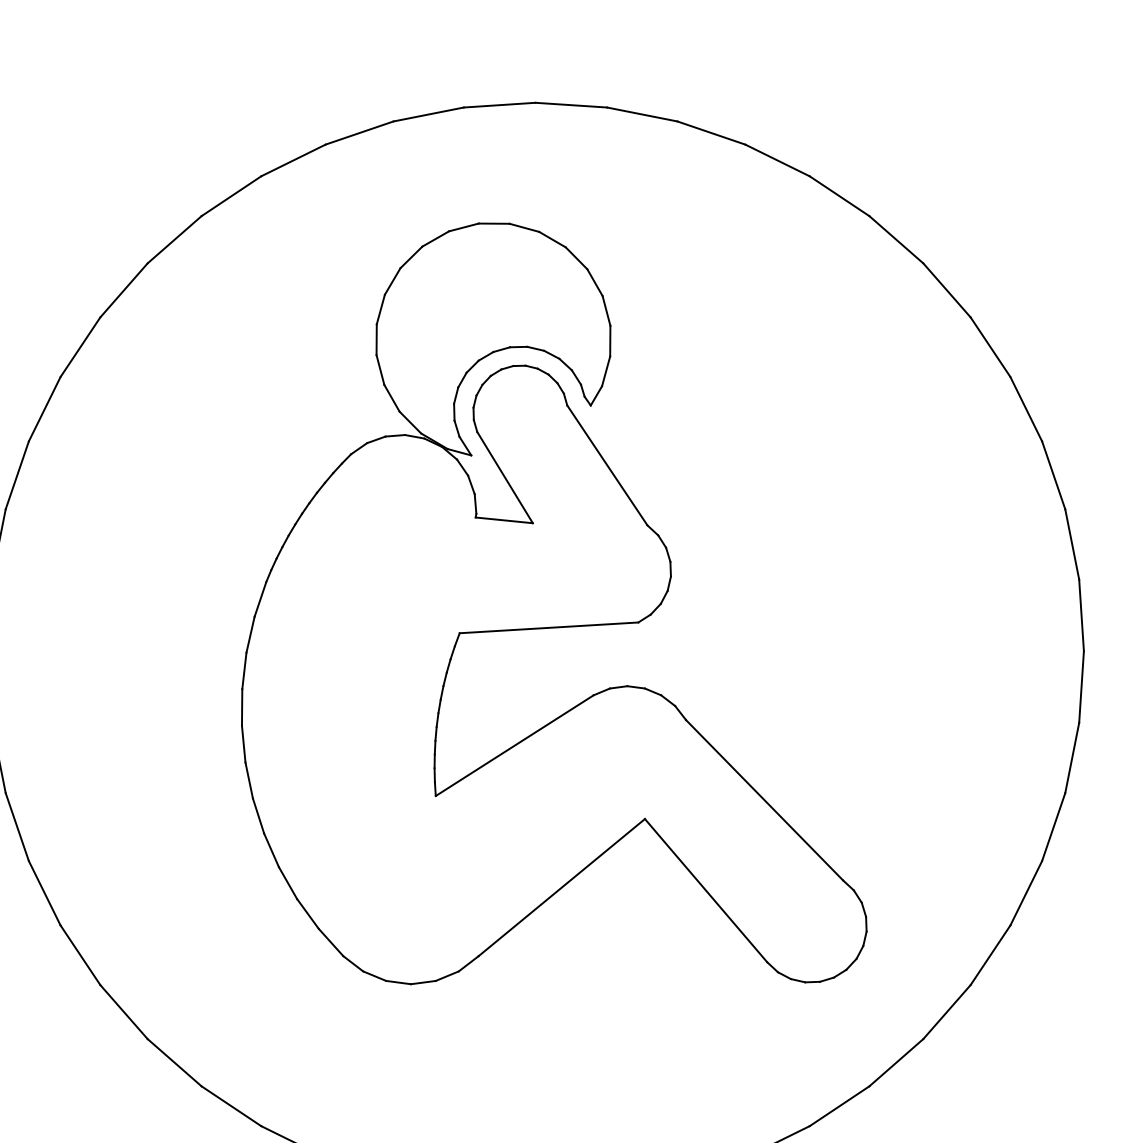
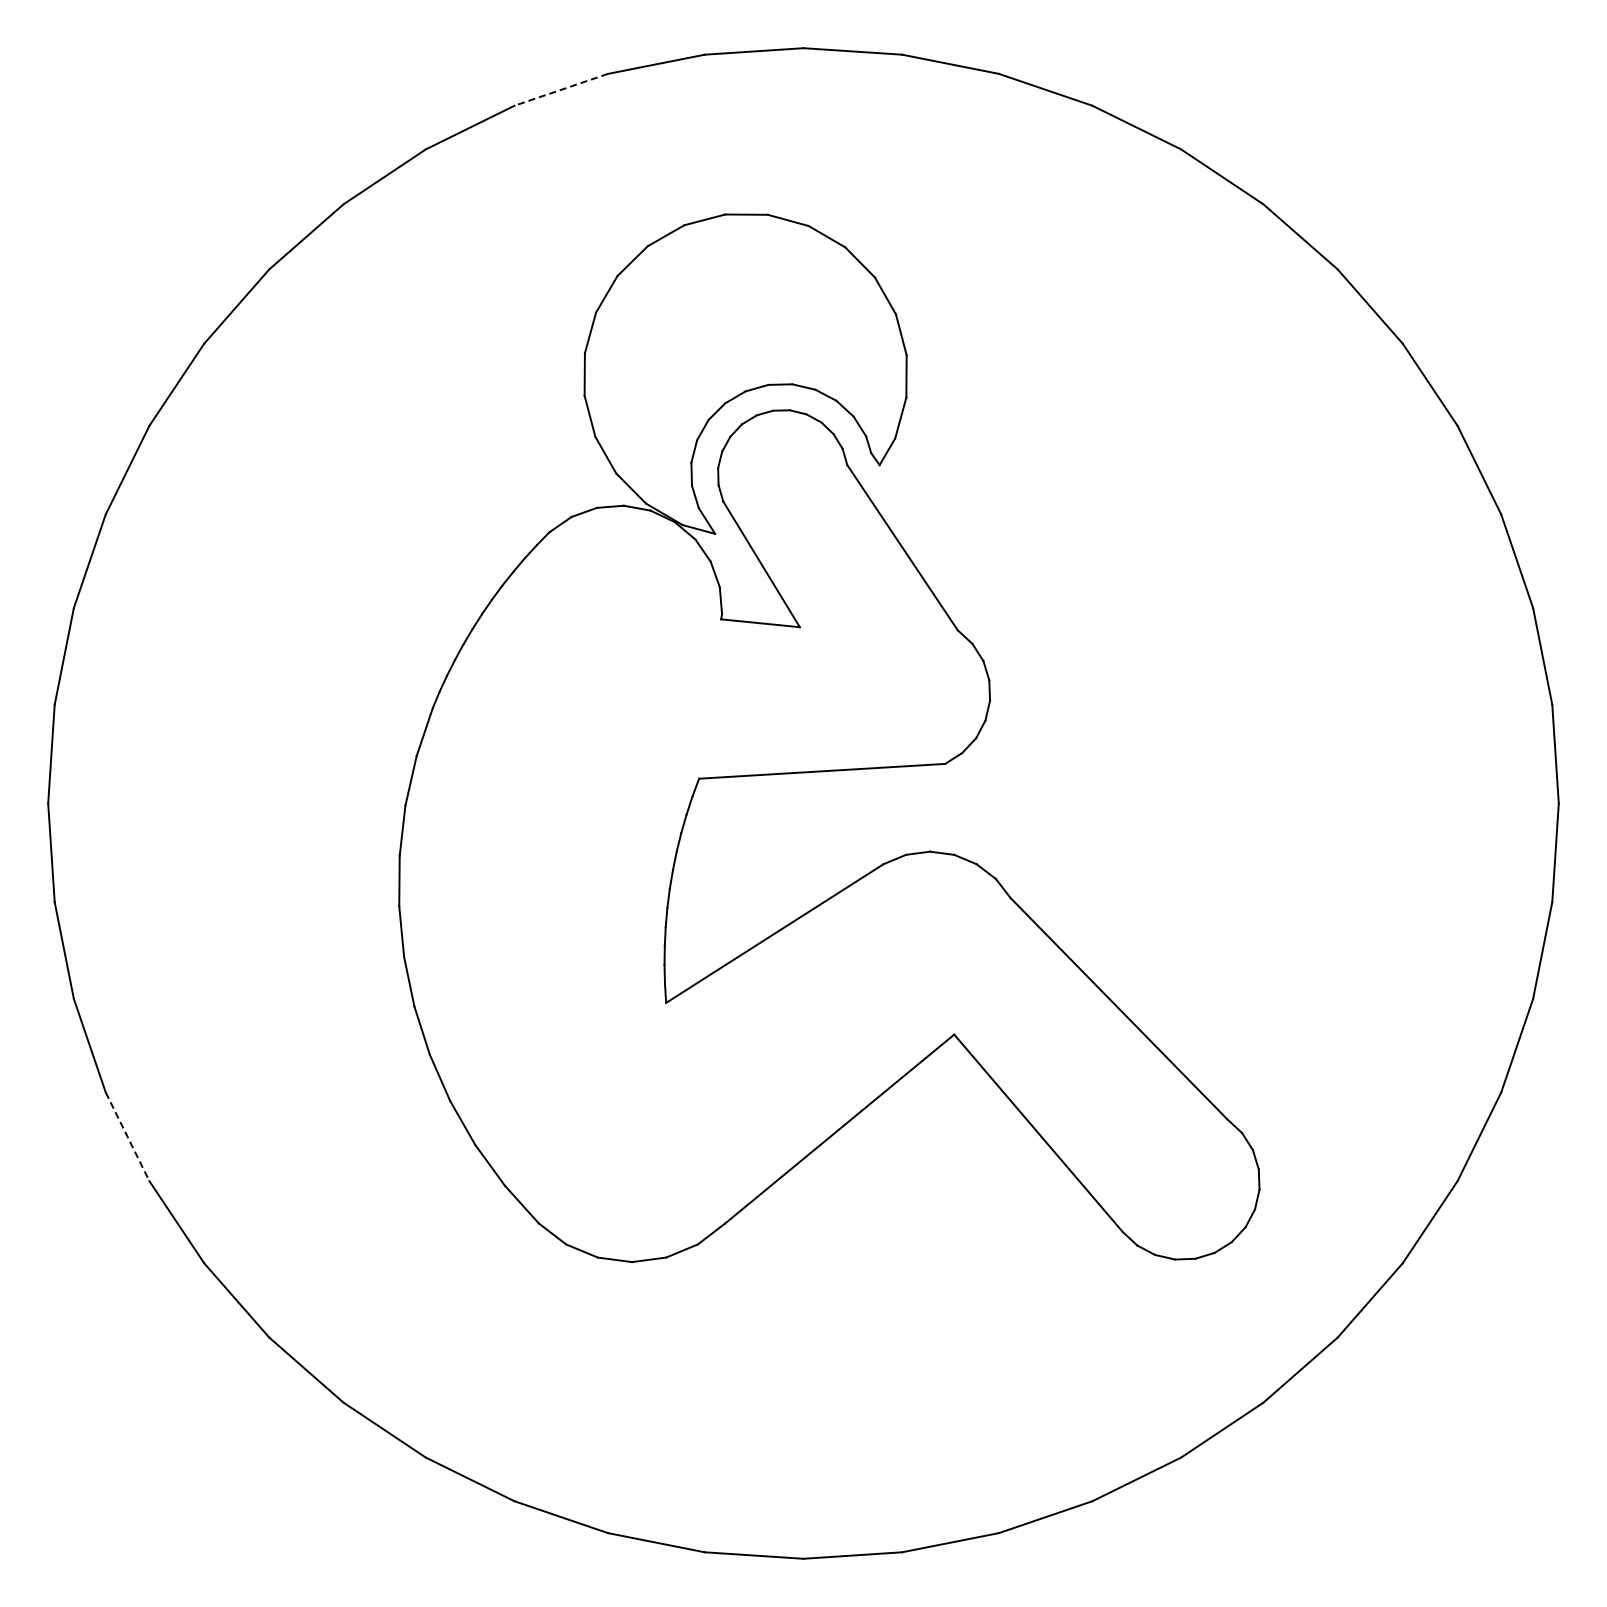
line: (359, 132) -> (560, 89), solid -> dashed
line: (44, 893) -> (127, 1137), solid -> dashed

